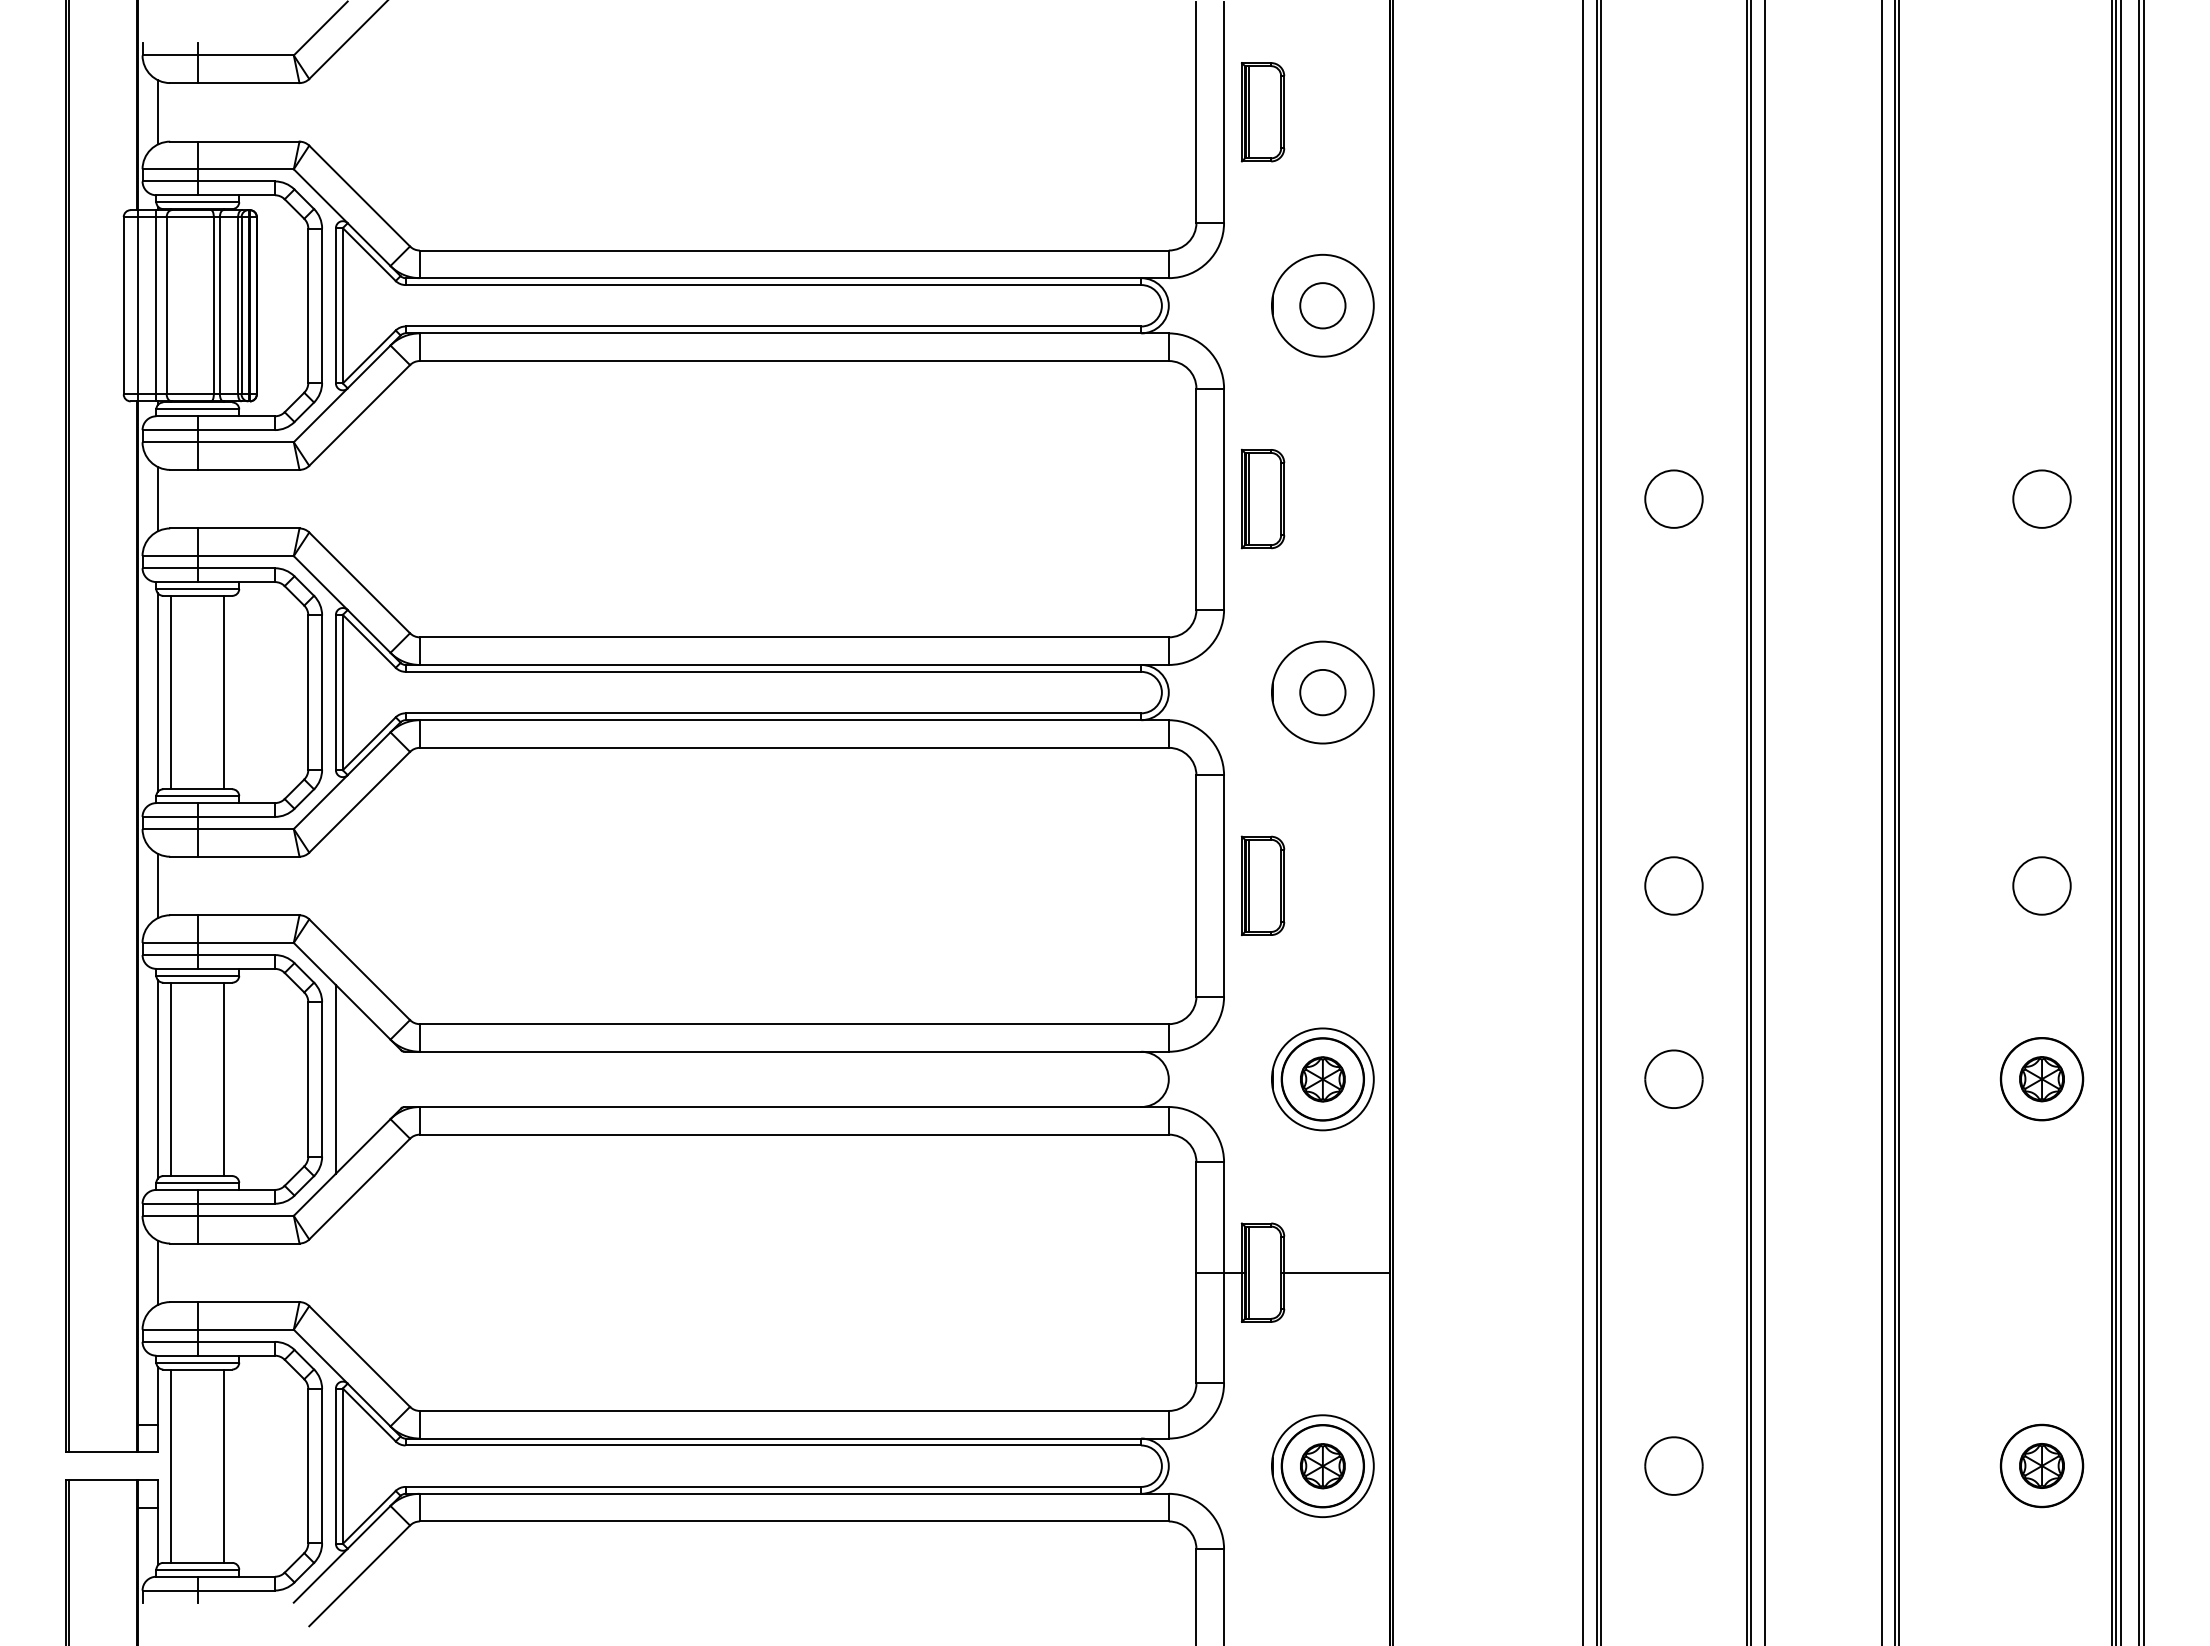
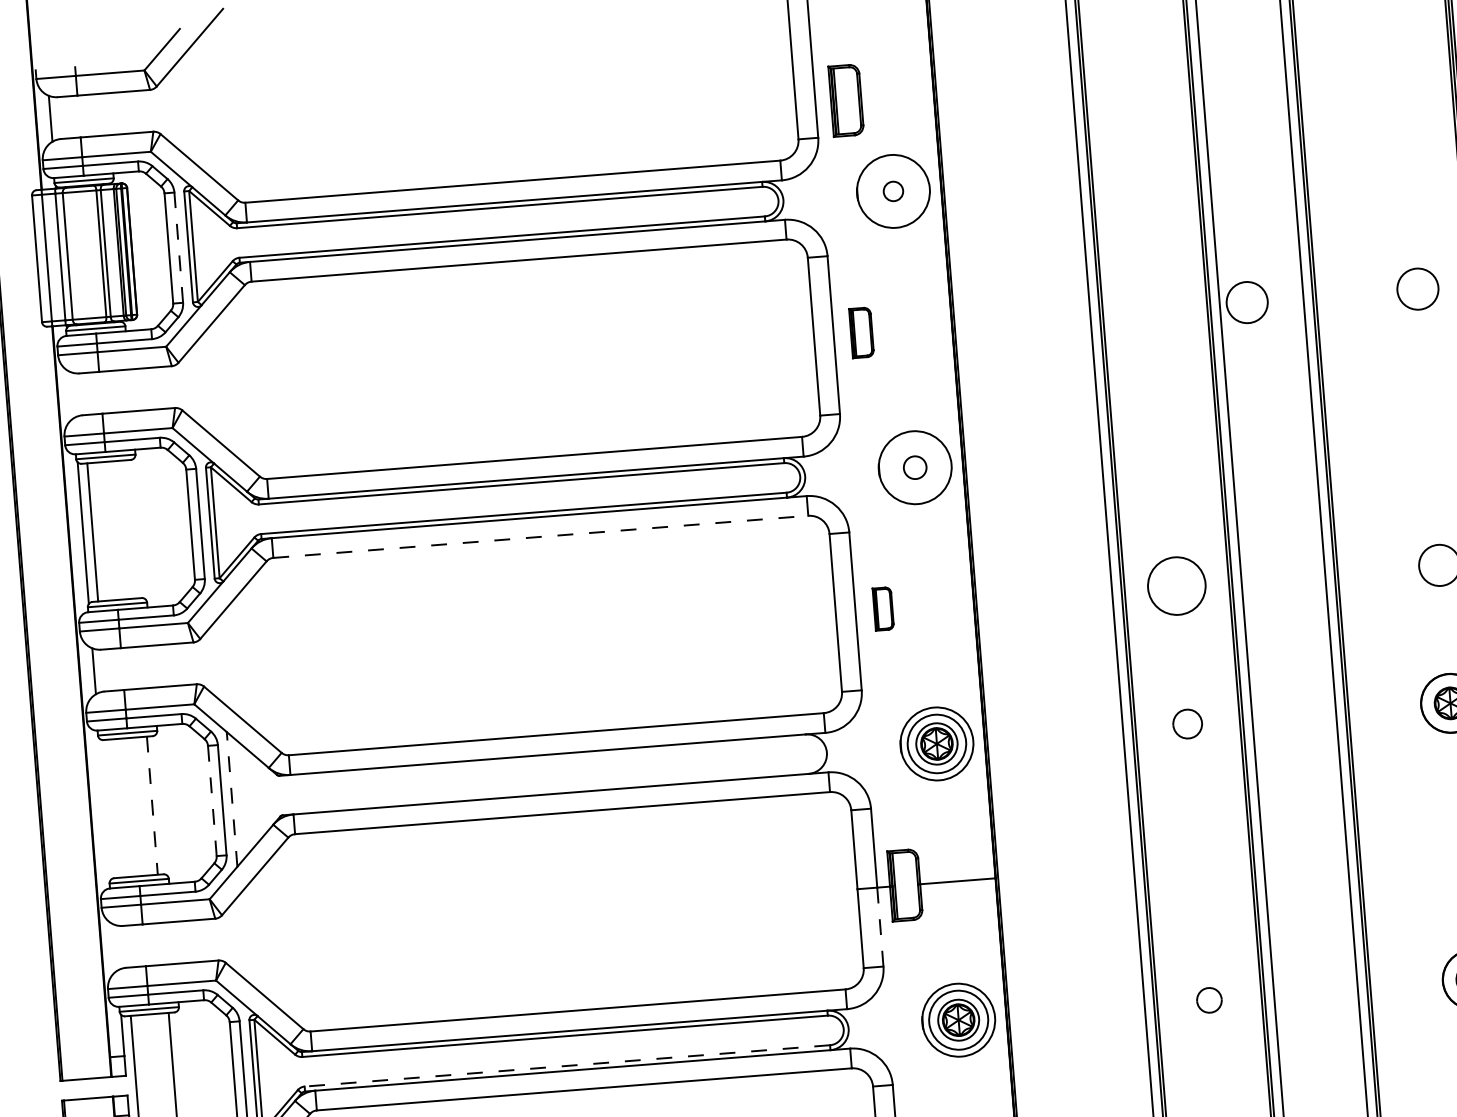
part: (1262, 112) -> (845, 100), moved
line: (322, 305) -> (178, 247), solid -> dashed
circle: (1322, 305) -> (893, 191), size x0.6
part: (1262, 498) -> (861, 332), size x0.7
circle: (1673, 498) -> (1246, 302), moved
line: (158, 499) -> (72, 395), removed
line: (224, 692) -> (130, 529), removed
circle: (1322, 692) -> (914, 467), size x0.7
line: (794, 747) -> (540, 536), solid -> dashed
part: (1262, 885) -> (882, 608), size x0.6
circle: (1673, 885) -> (1176, 585), size x1.4
line: (335, 1078) -> (231, 798), solid -> dashed
part: (1673, 1078) -> (1187, 723), size x0.7
line: (158, 1079) -> (105, 809), removed
line: (171, 1079) -> (114, 808), removed
line: (224, 1079) -> (152, 805), solid -> dashed
line: (308, 1079) -> (212, 801), solid -> dashed
circle: (1322, 1079) -> (936, 744), size x0.7
line: (158, 1272) -> (116, 947), removed
line: (1224, 1327) -> (880, 926), solid -> dashed
part: (1673, 1465) -> (1209, 1000), size x0.6
circle: (1322, 1466) -> (958, 1020), size x0.7
line: (773, 1486) -> (567, 1065), solid -> dashed

